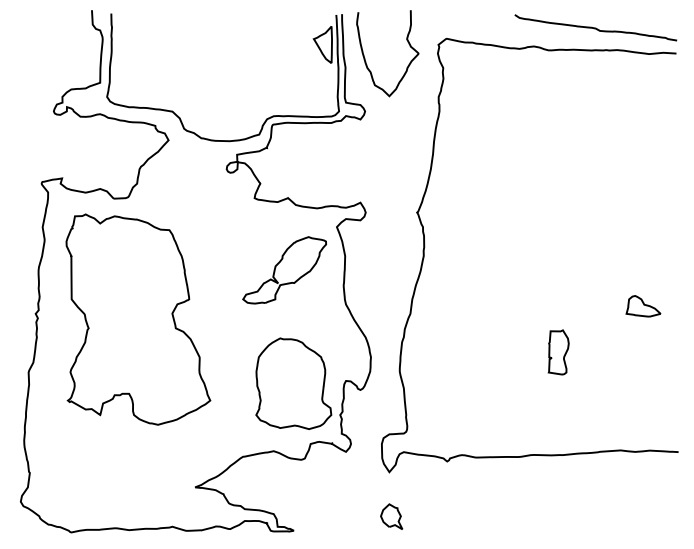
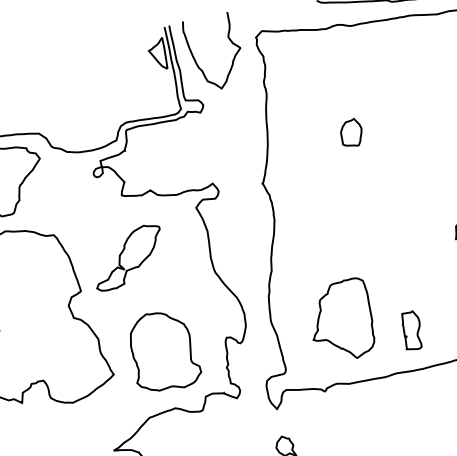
part: (528, 172) -> (351, 133), added
part: (284, 270) -> (128, 257), moved
part: (558, 352) -> (412, 330), moved
part: (293, 383) -> (164, 350), moved
part: (479, 383) -> (340, 320), added

